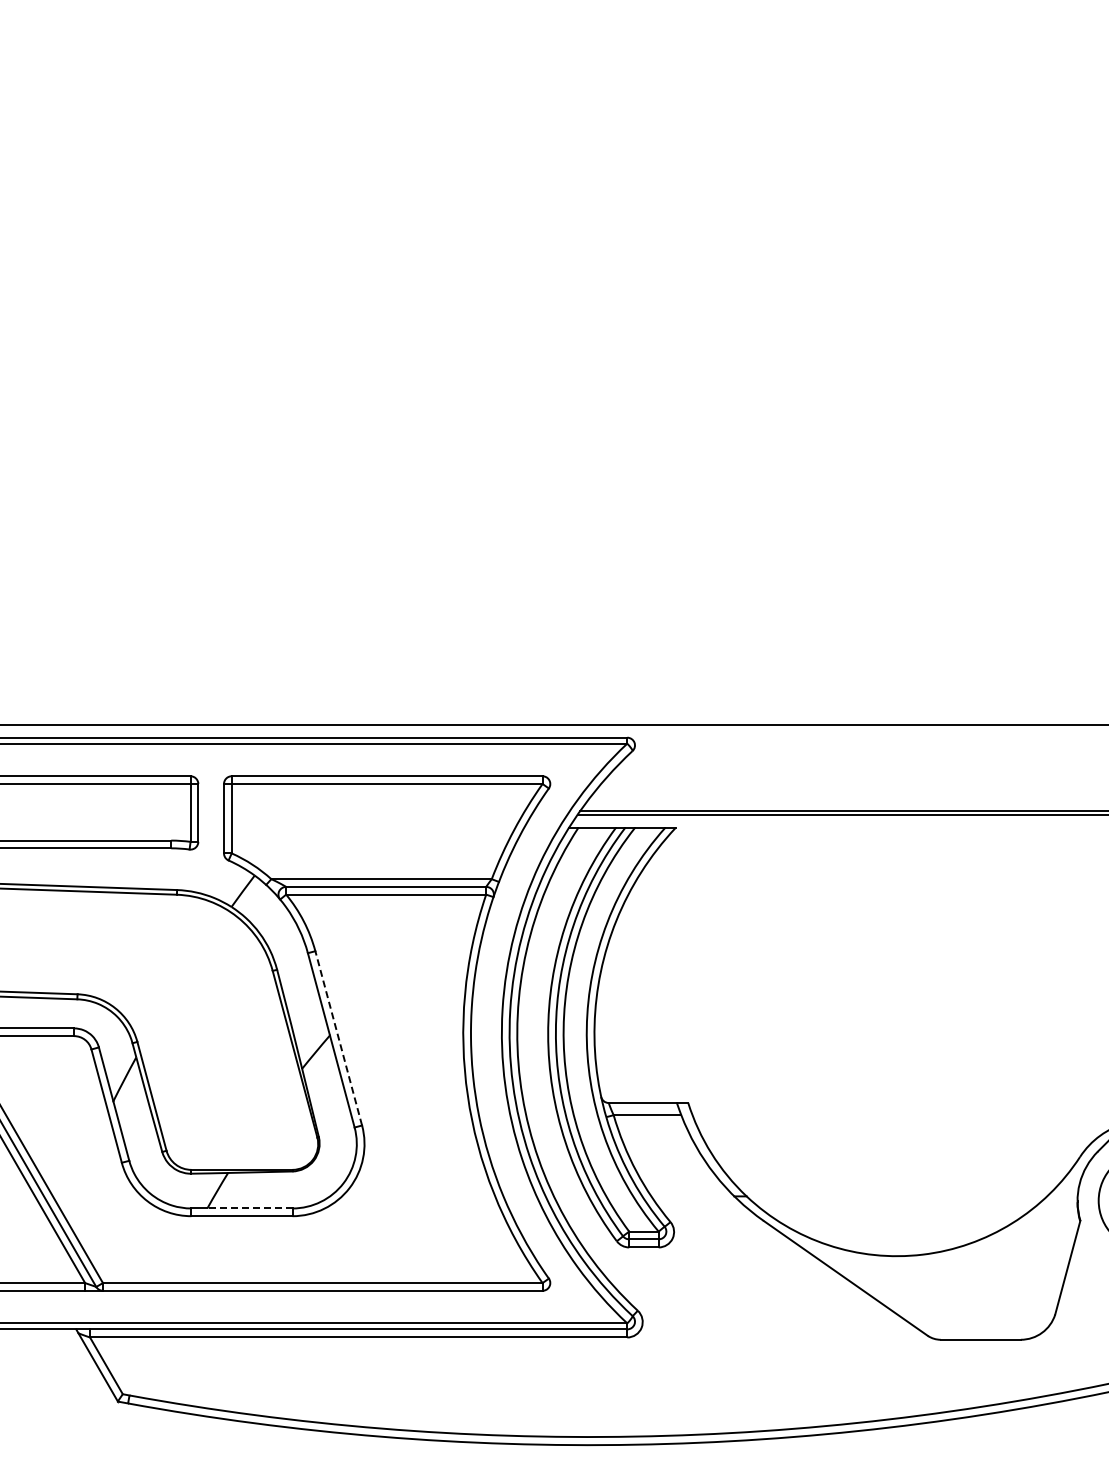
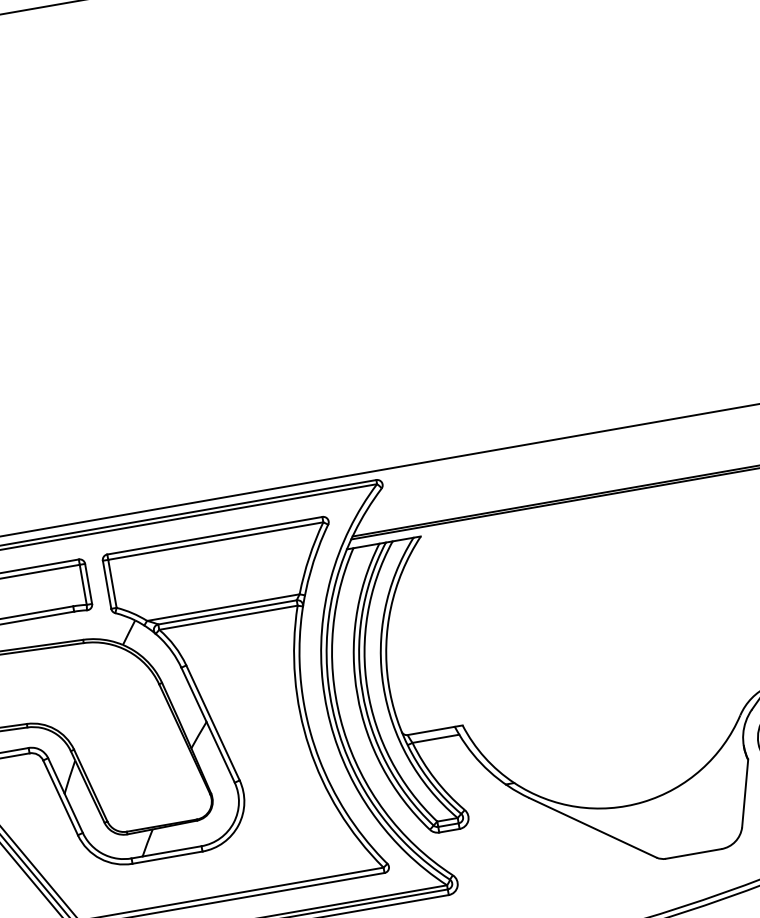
line: (338, 1037) -> (212, 722), dashed -> solid
line: (249, 1208) -> (171, 851), dashed -> solid

